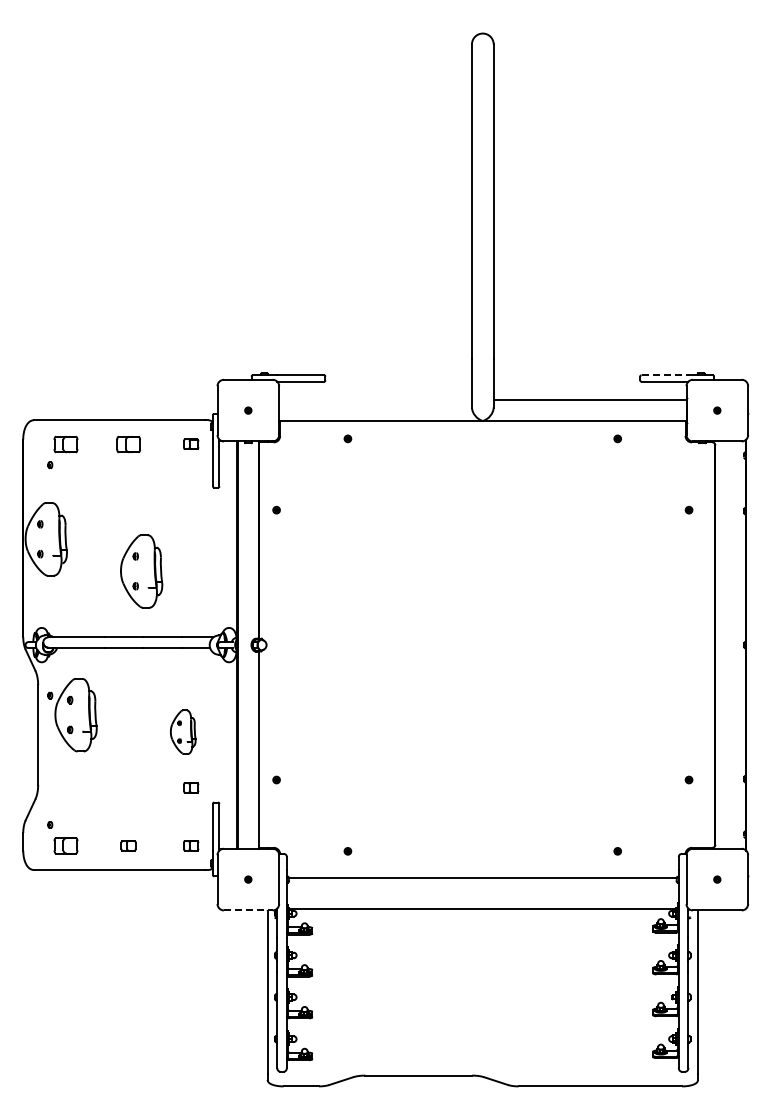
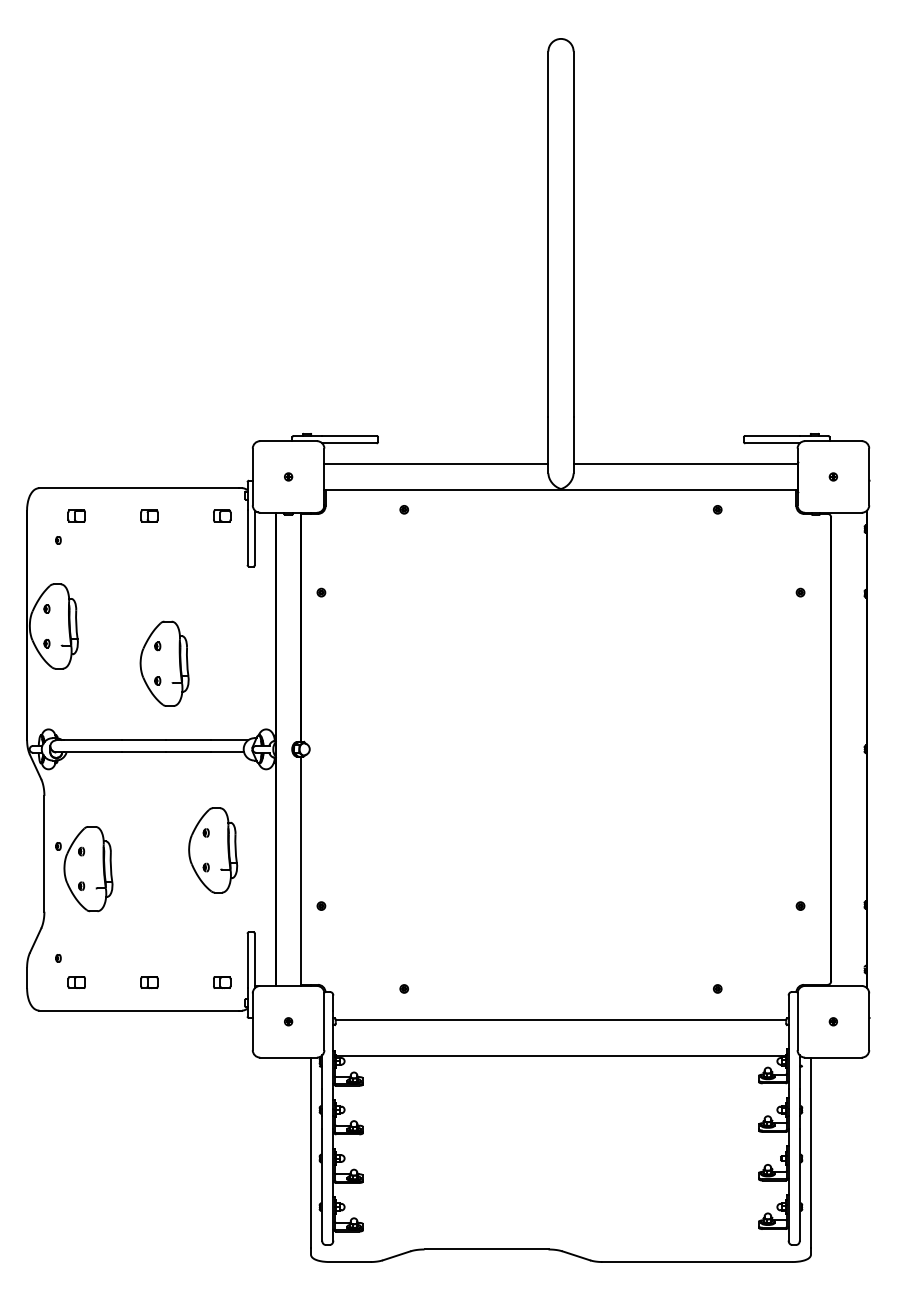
line: (665, 375) -> (773, 436), dashed -> solid
line: (375, 399) -> (436, 464), added
part: (65, 443) -> (76, 515), size x0.62
part: (128, 443) -> (149, 515), size x0.62
part: (72, 715) -> (84, 869), moved
part: (182, 732) -> (212, 850), size x1.67
part: (191, 787) -> (222, 914), removed
part: (65, 845) -> (76, 982), size x0.62
line: (248, 910) -> (288, 1057), dashed -> solid

